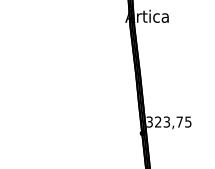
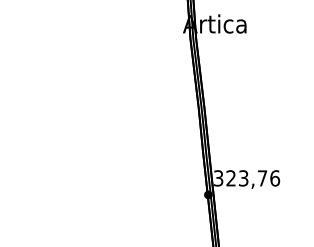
text: (188, 121) -> (275, 177), 323,75 -> 323,76

